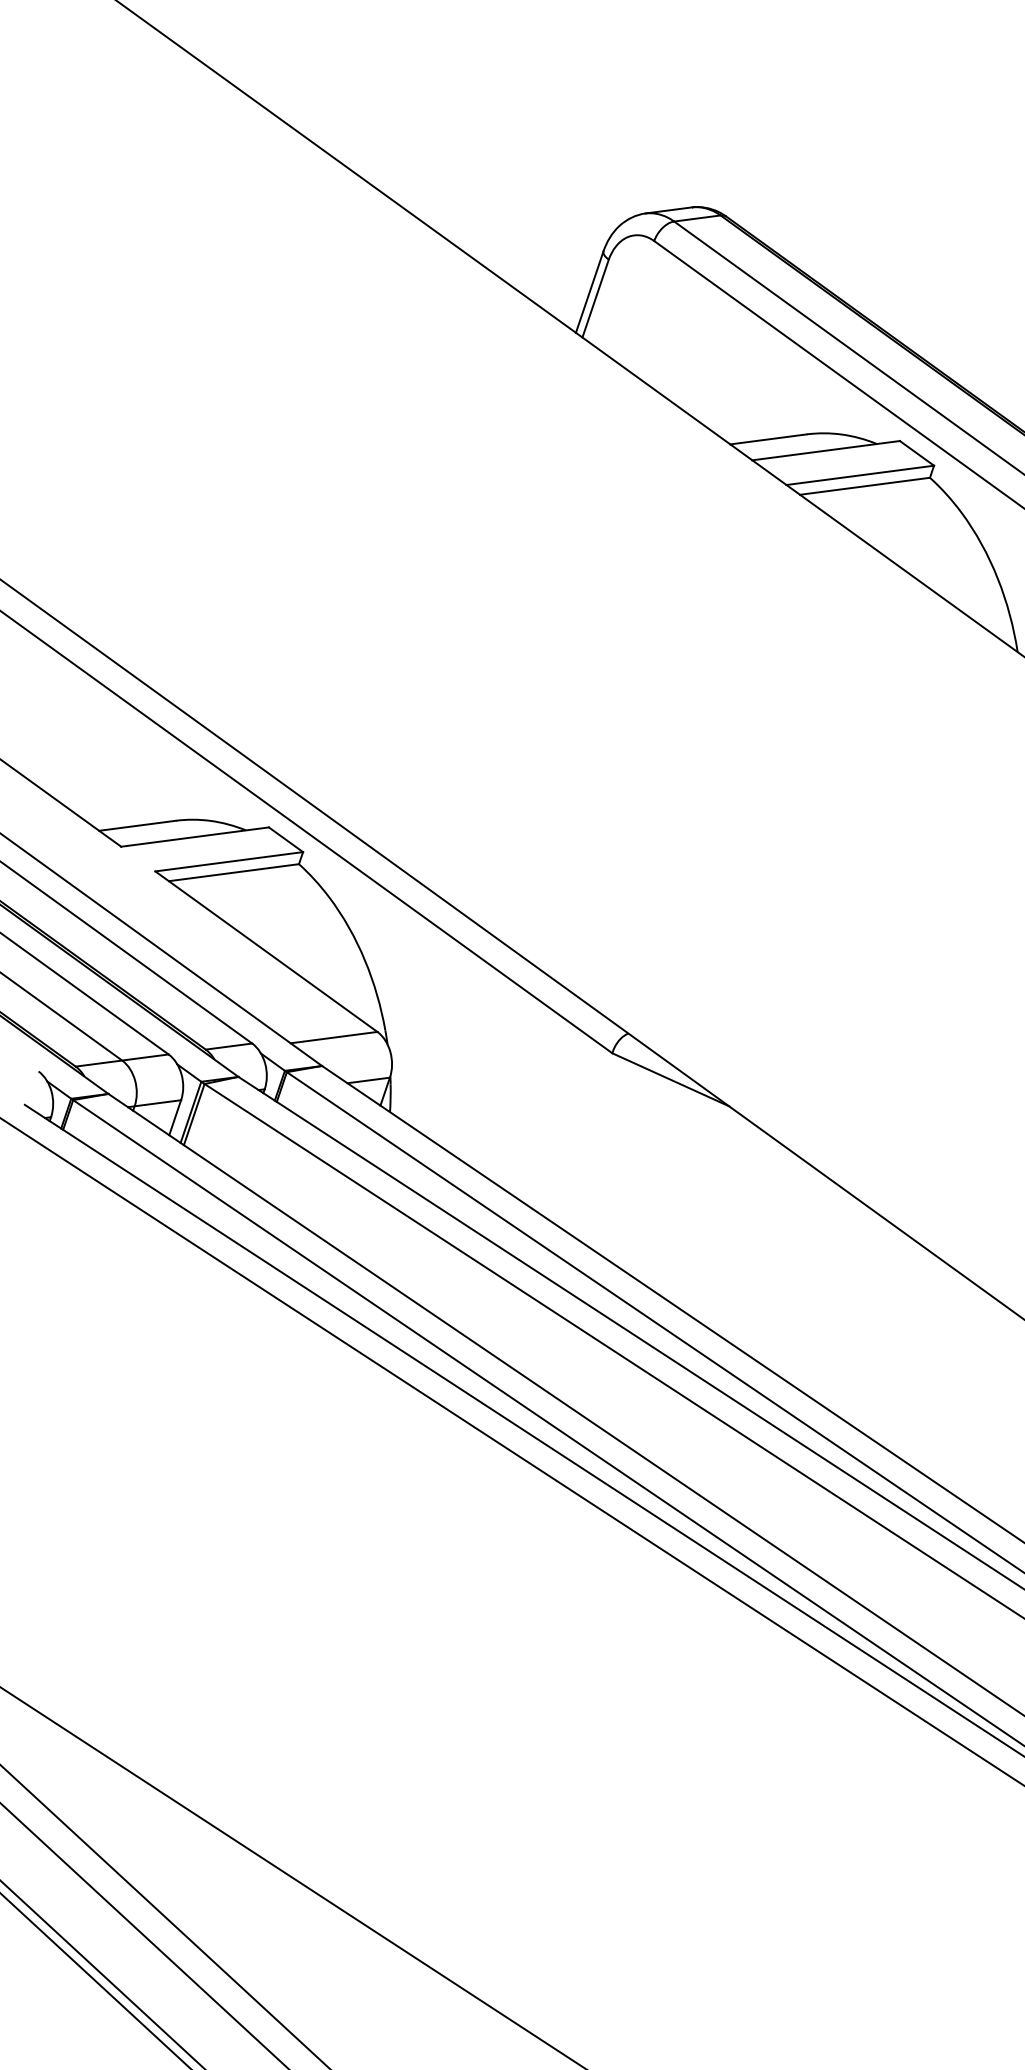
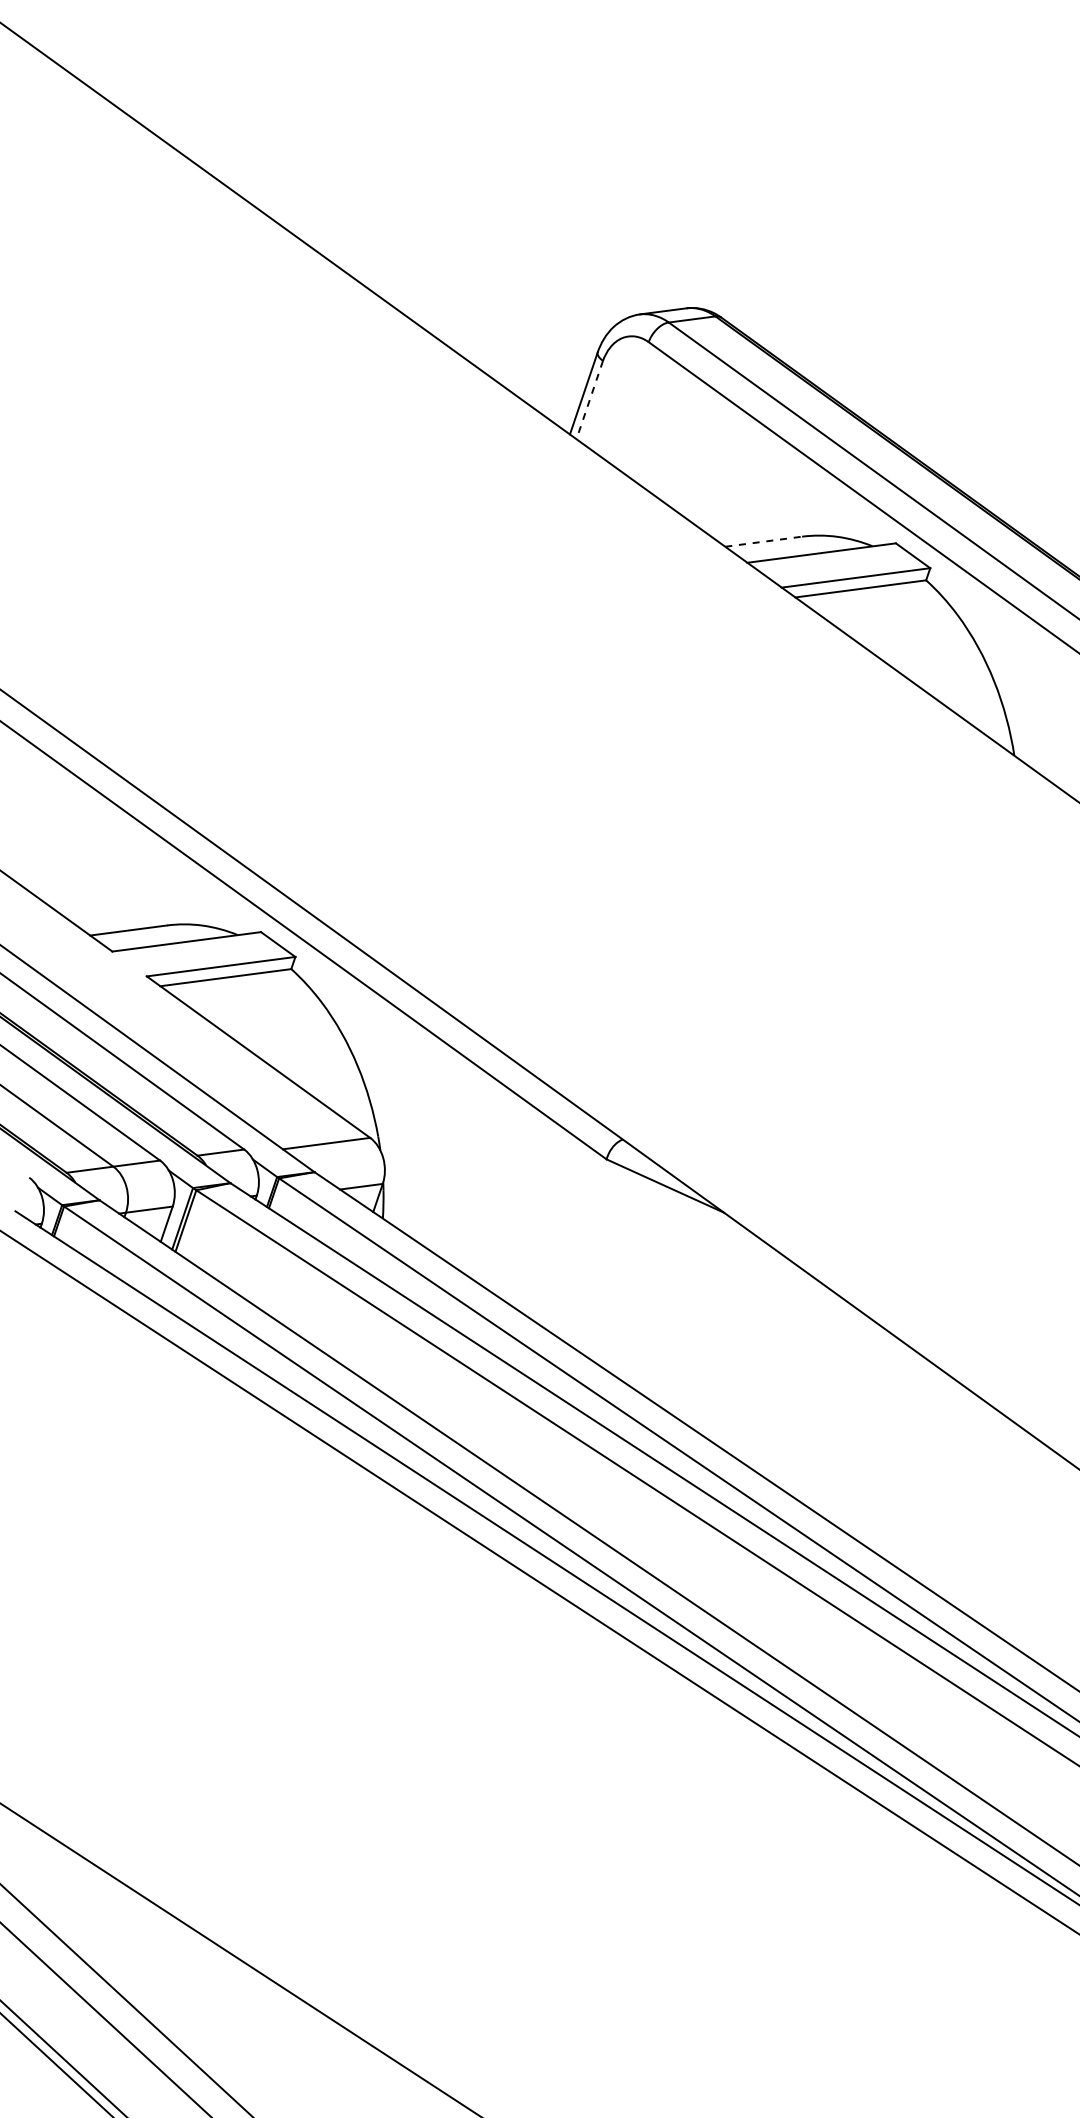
line: (595, 299) -> (589, 400), solid -> dashed
line: (768, 439) -> (763, 541), solid -> dashed

